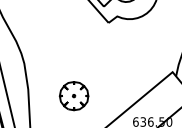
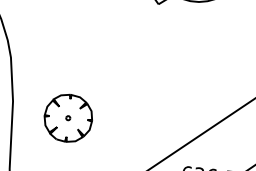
part: (73, 96) -> (67, 118), moved

